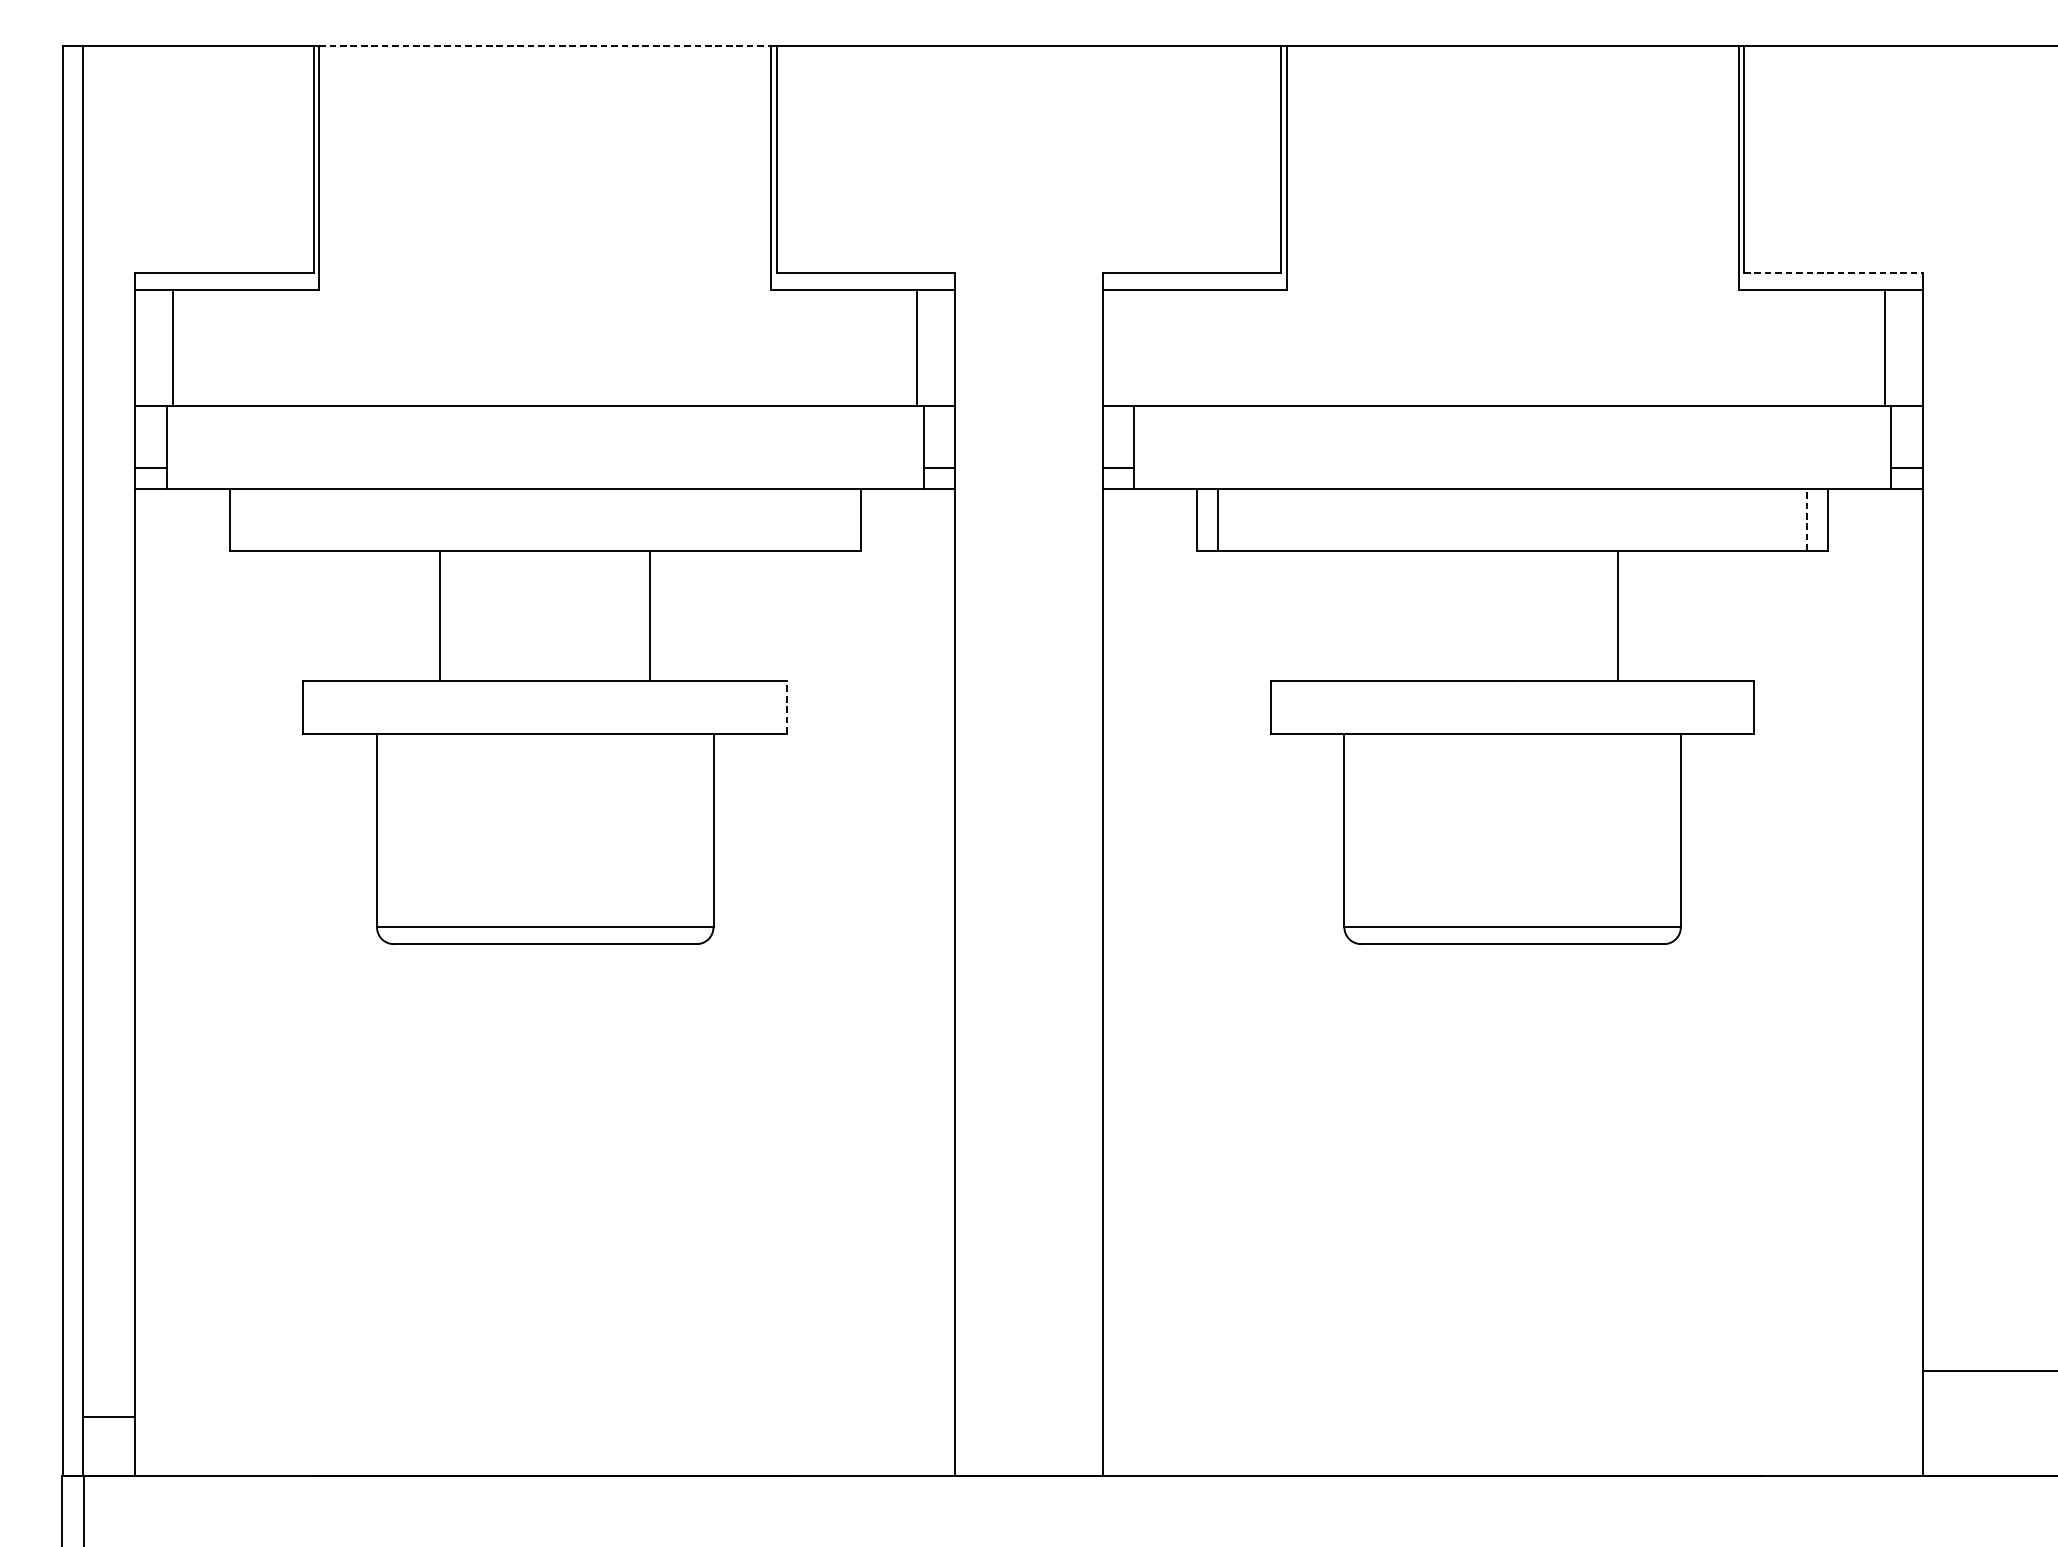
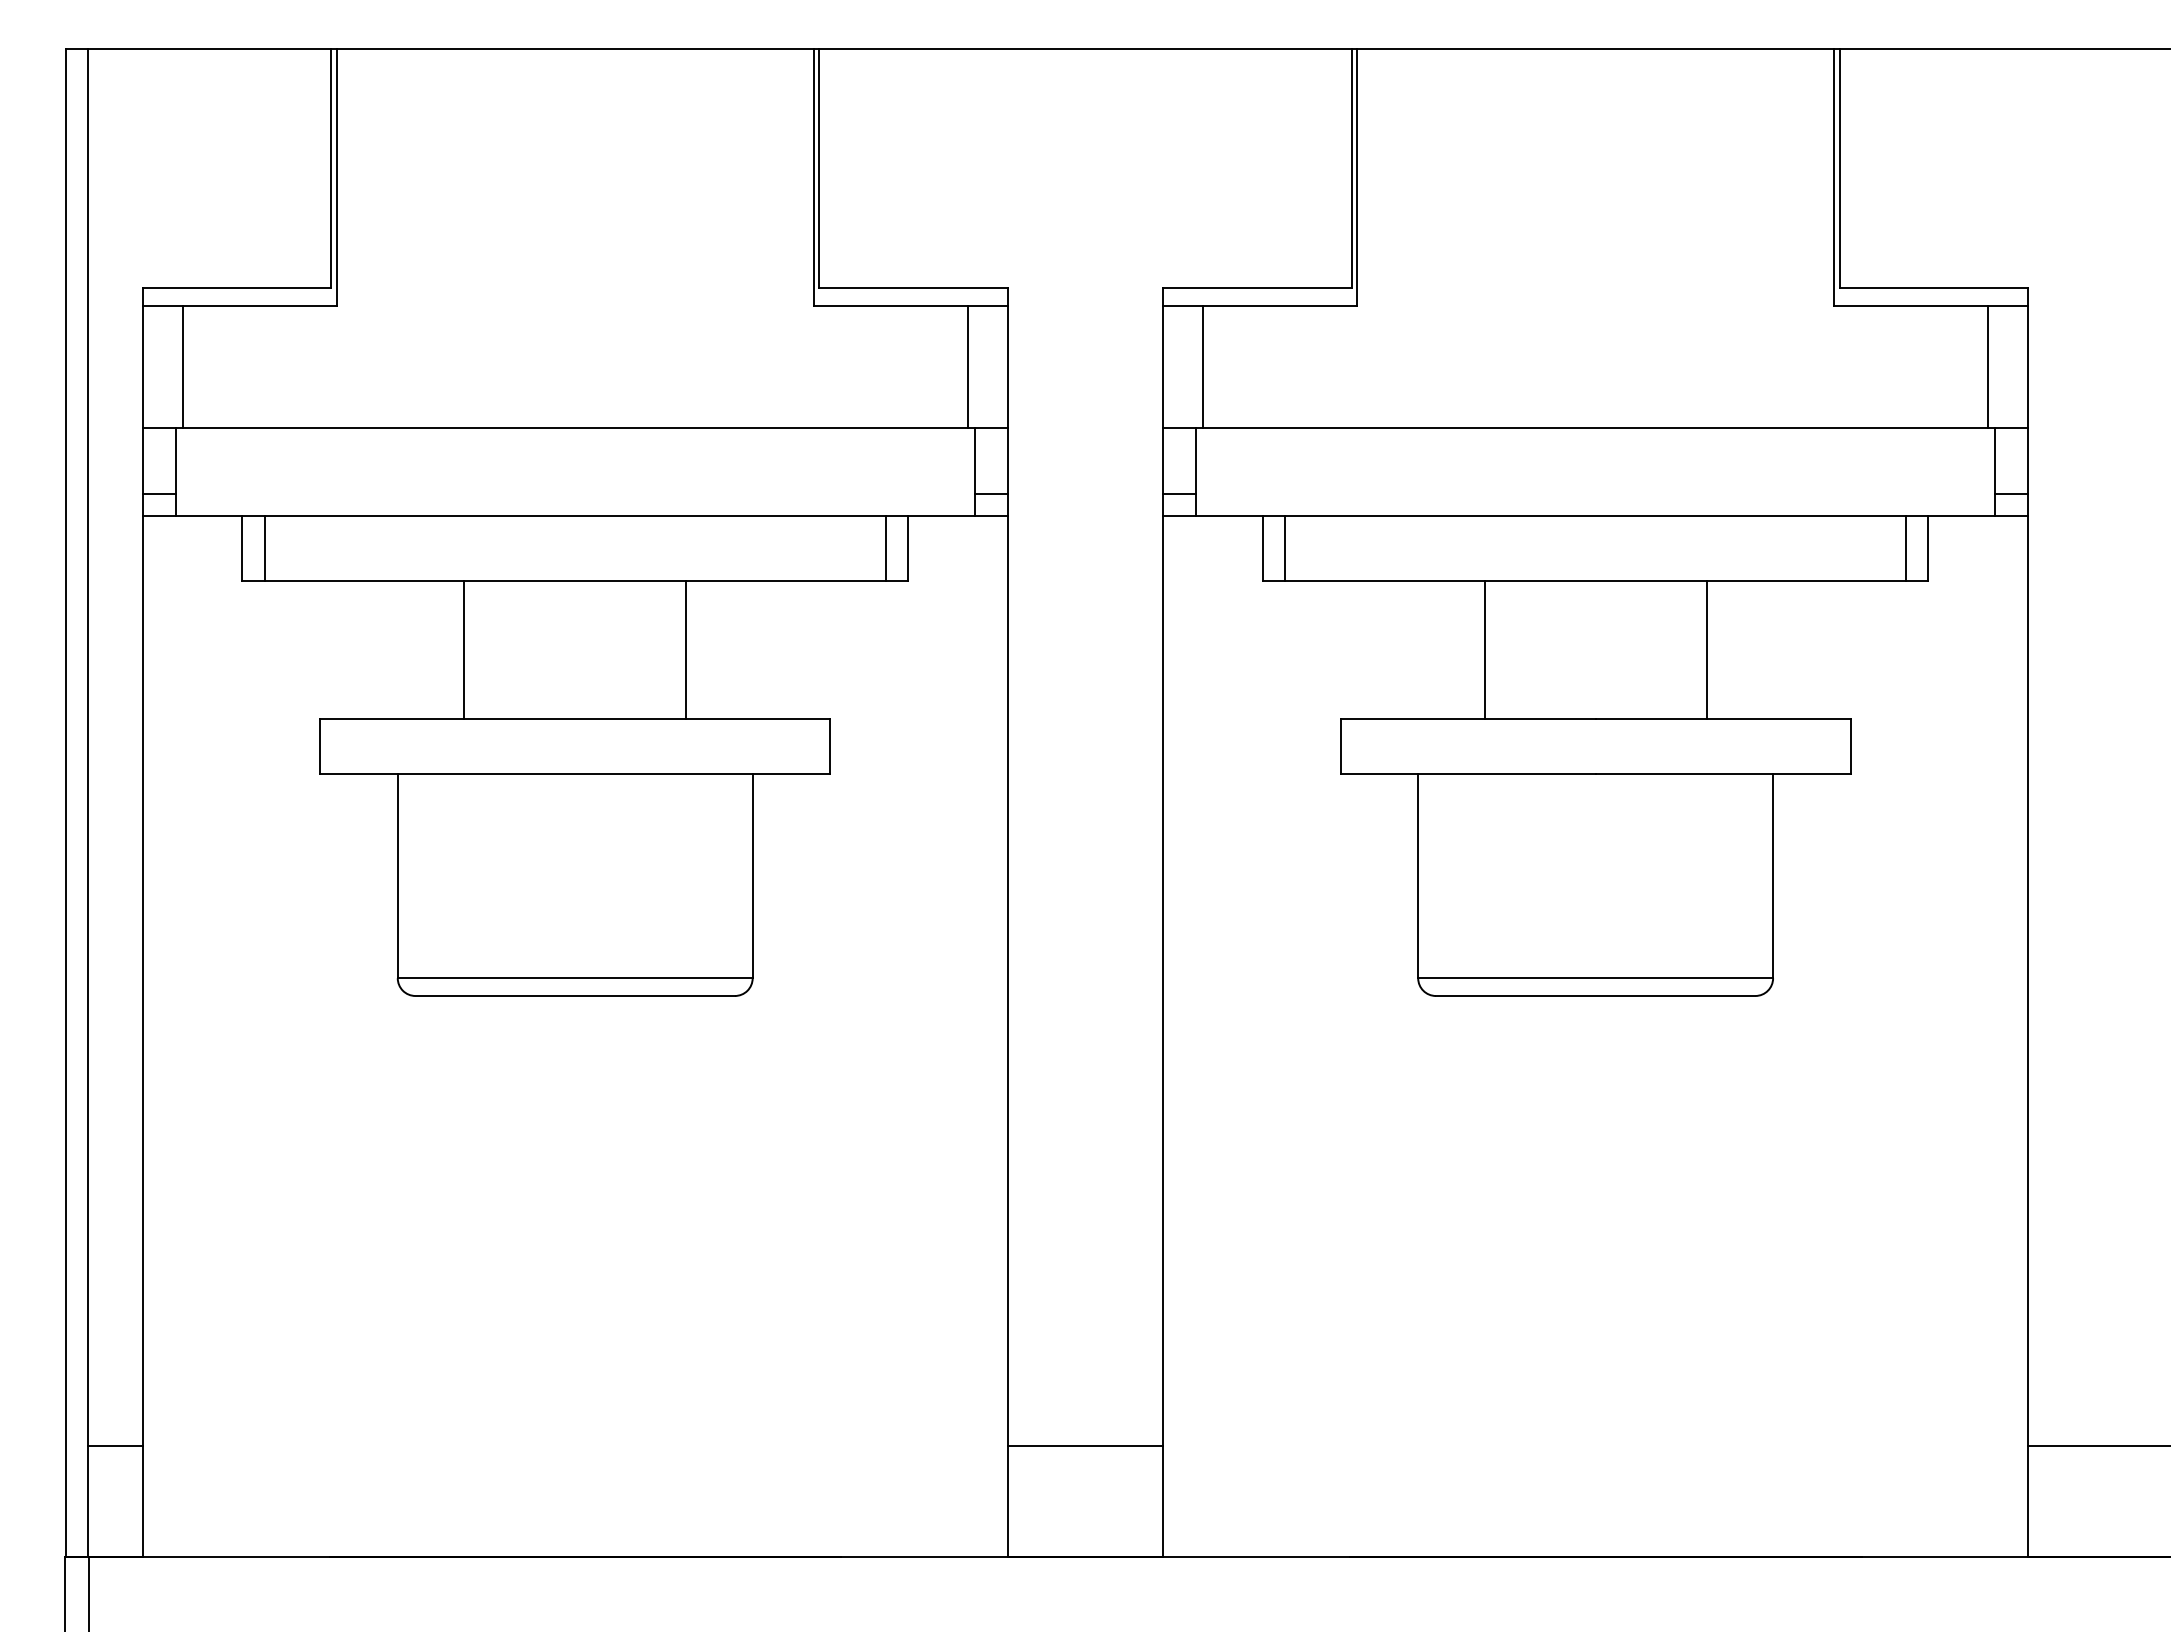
line: (545, 45) -> (575, 48), dashed -> solid
line: (1833, 273) -> (1934, 288), dashed -> solid
line: (1140, 348) -> (1203, 367), added
line: (250, 519) -> (264, 548), added
line: (839, 519) -> (885, 548), added
line: (1807, 519) -> (1906, 548), dashed -> solid
line: (1407, 615) -> (1484, 649), added
line: (787, 707) -> (830, 746), dashed -> solid
line: (1029, 1371) -> (1085, 1446), added
line: (108, 1417) -> (114, 1446), moved

